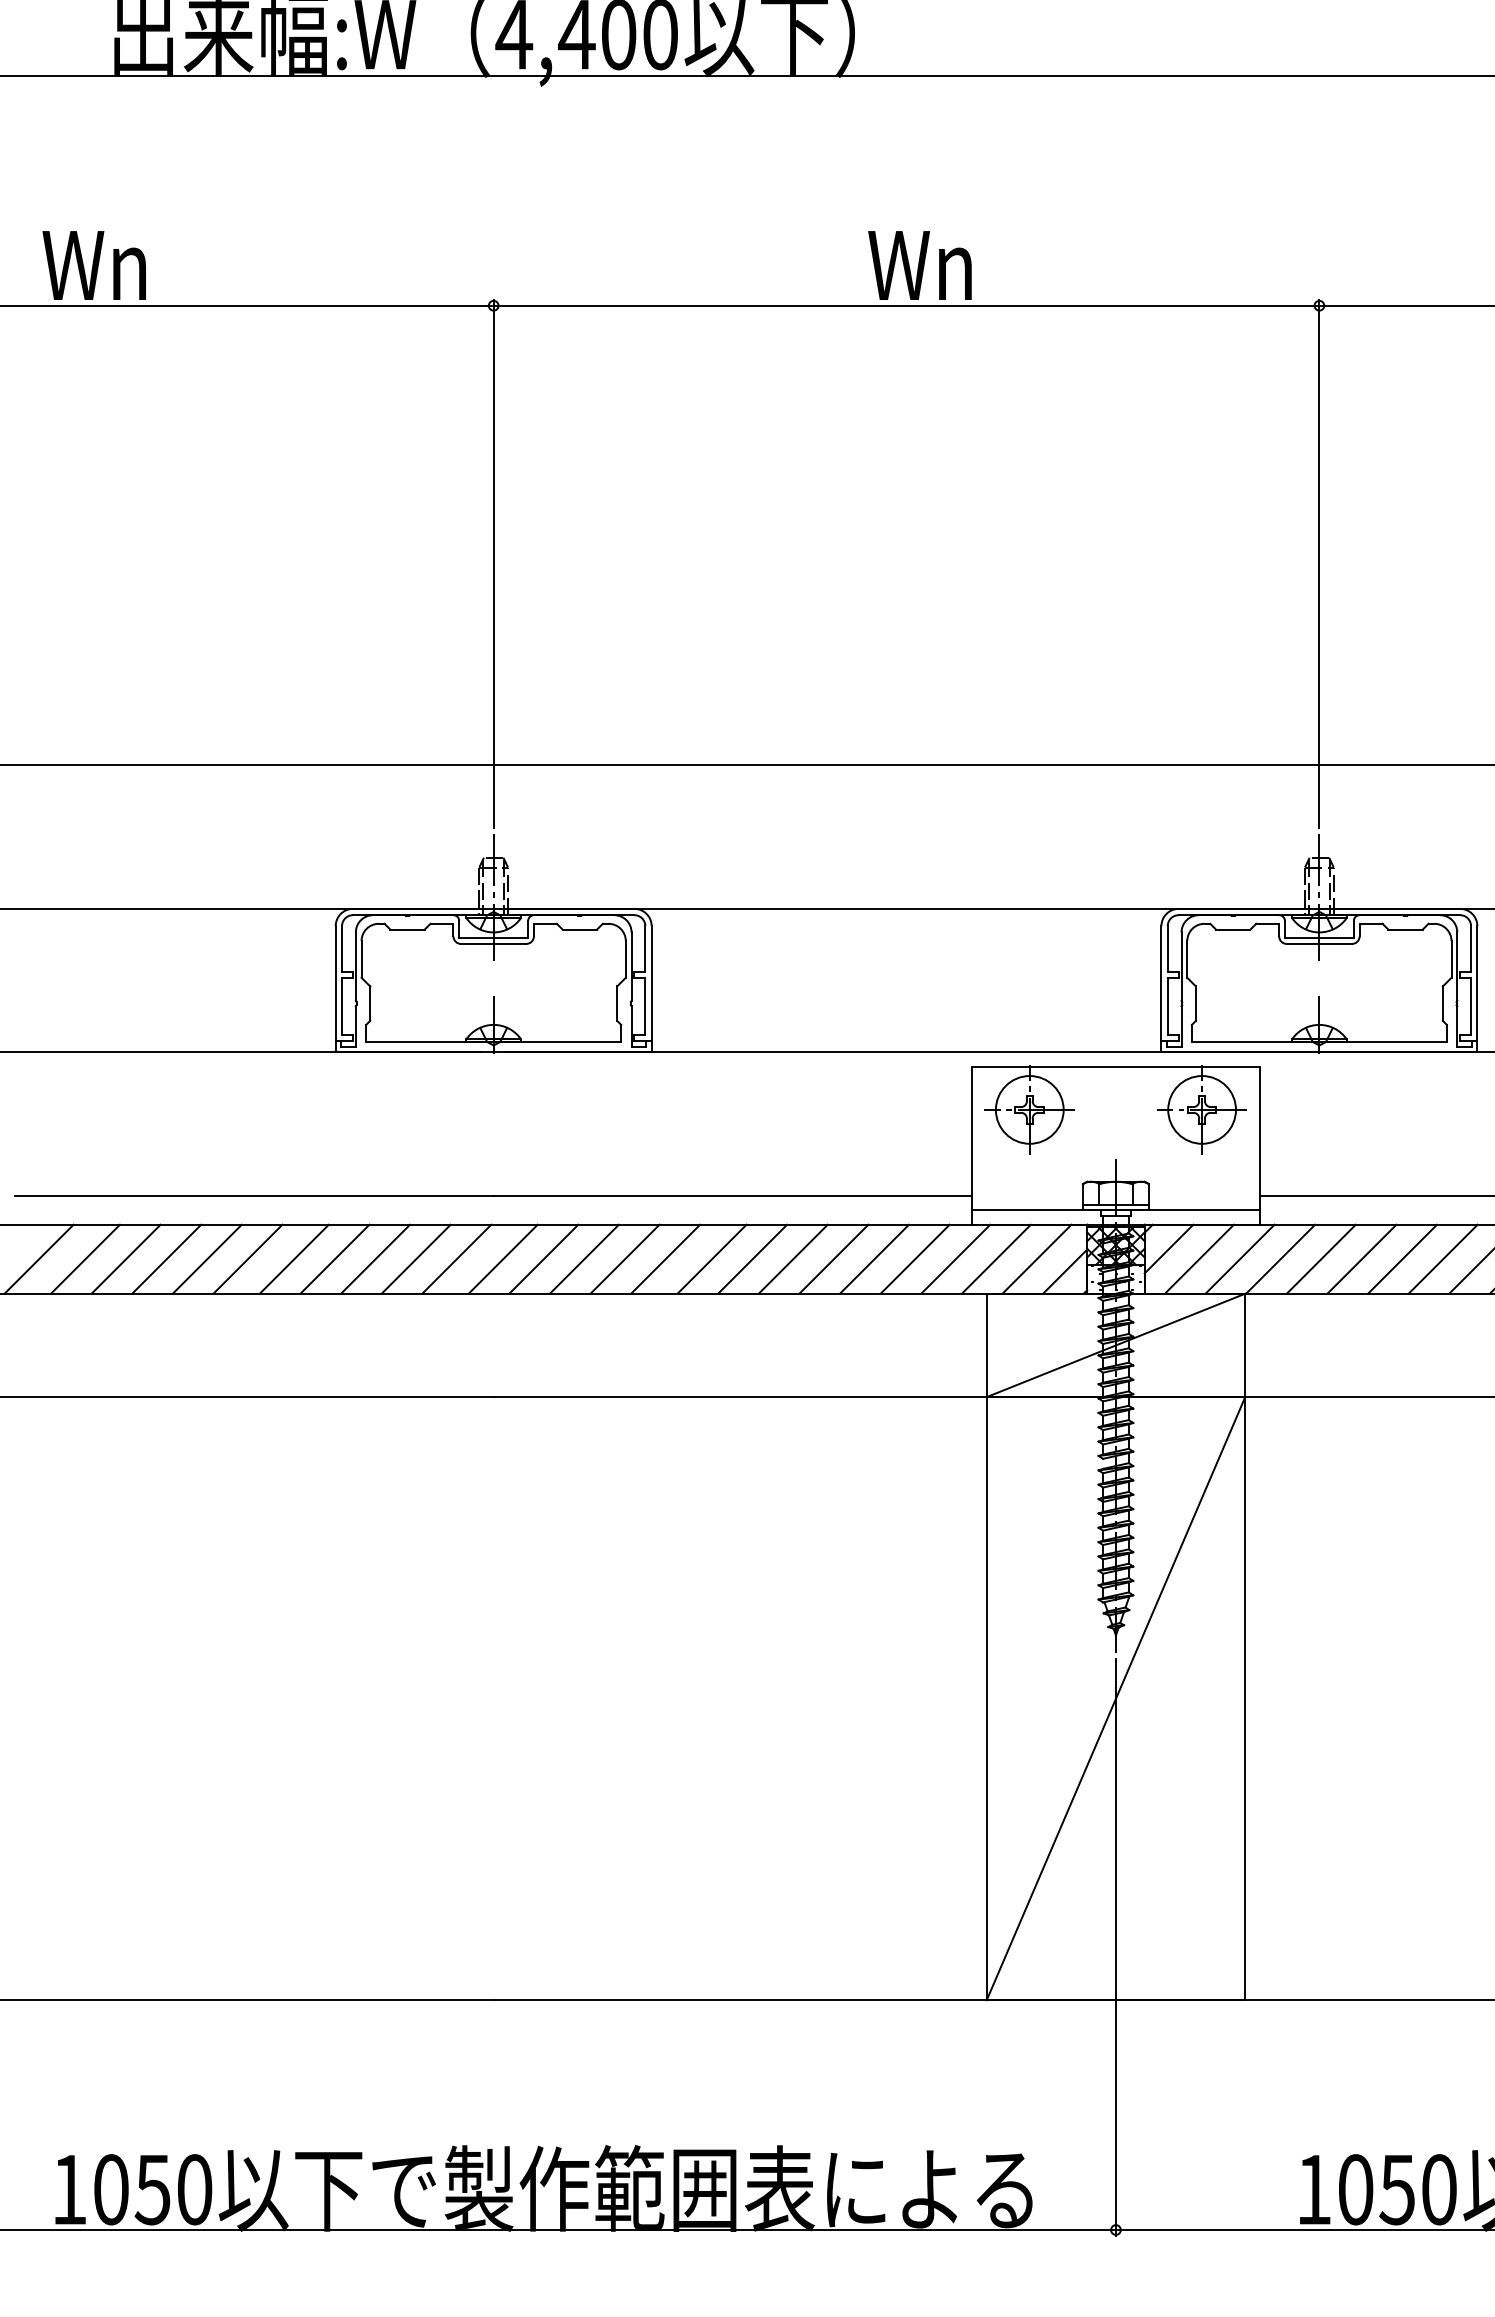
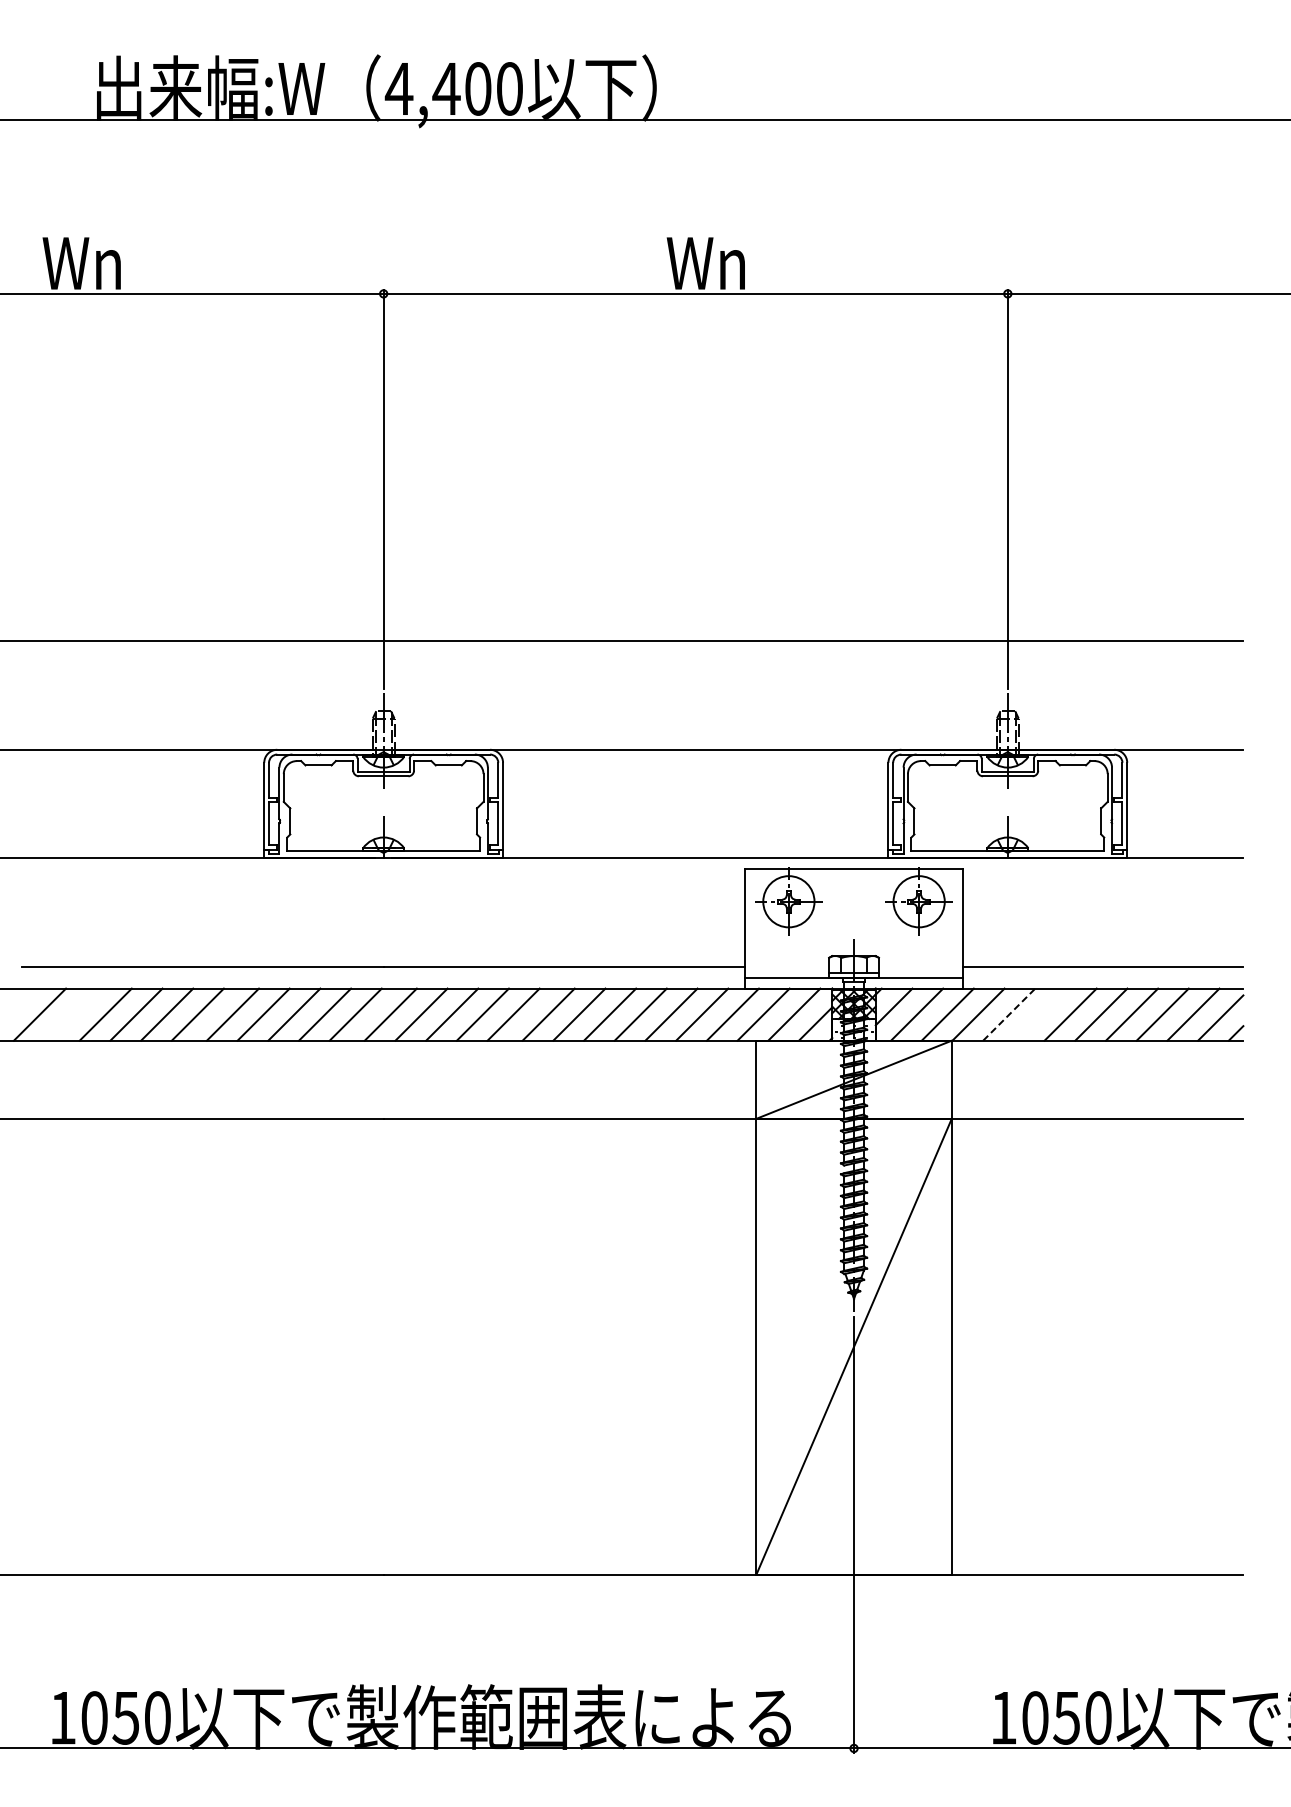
line: (86, 1259) -> (75, 1014), removed
line: (1321, 1259) -> (1009, 1014), solid -> dashed
line: (1361, 1259) -> (1039, 1014), removed

